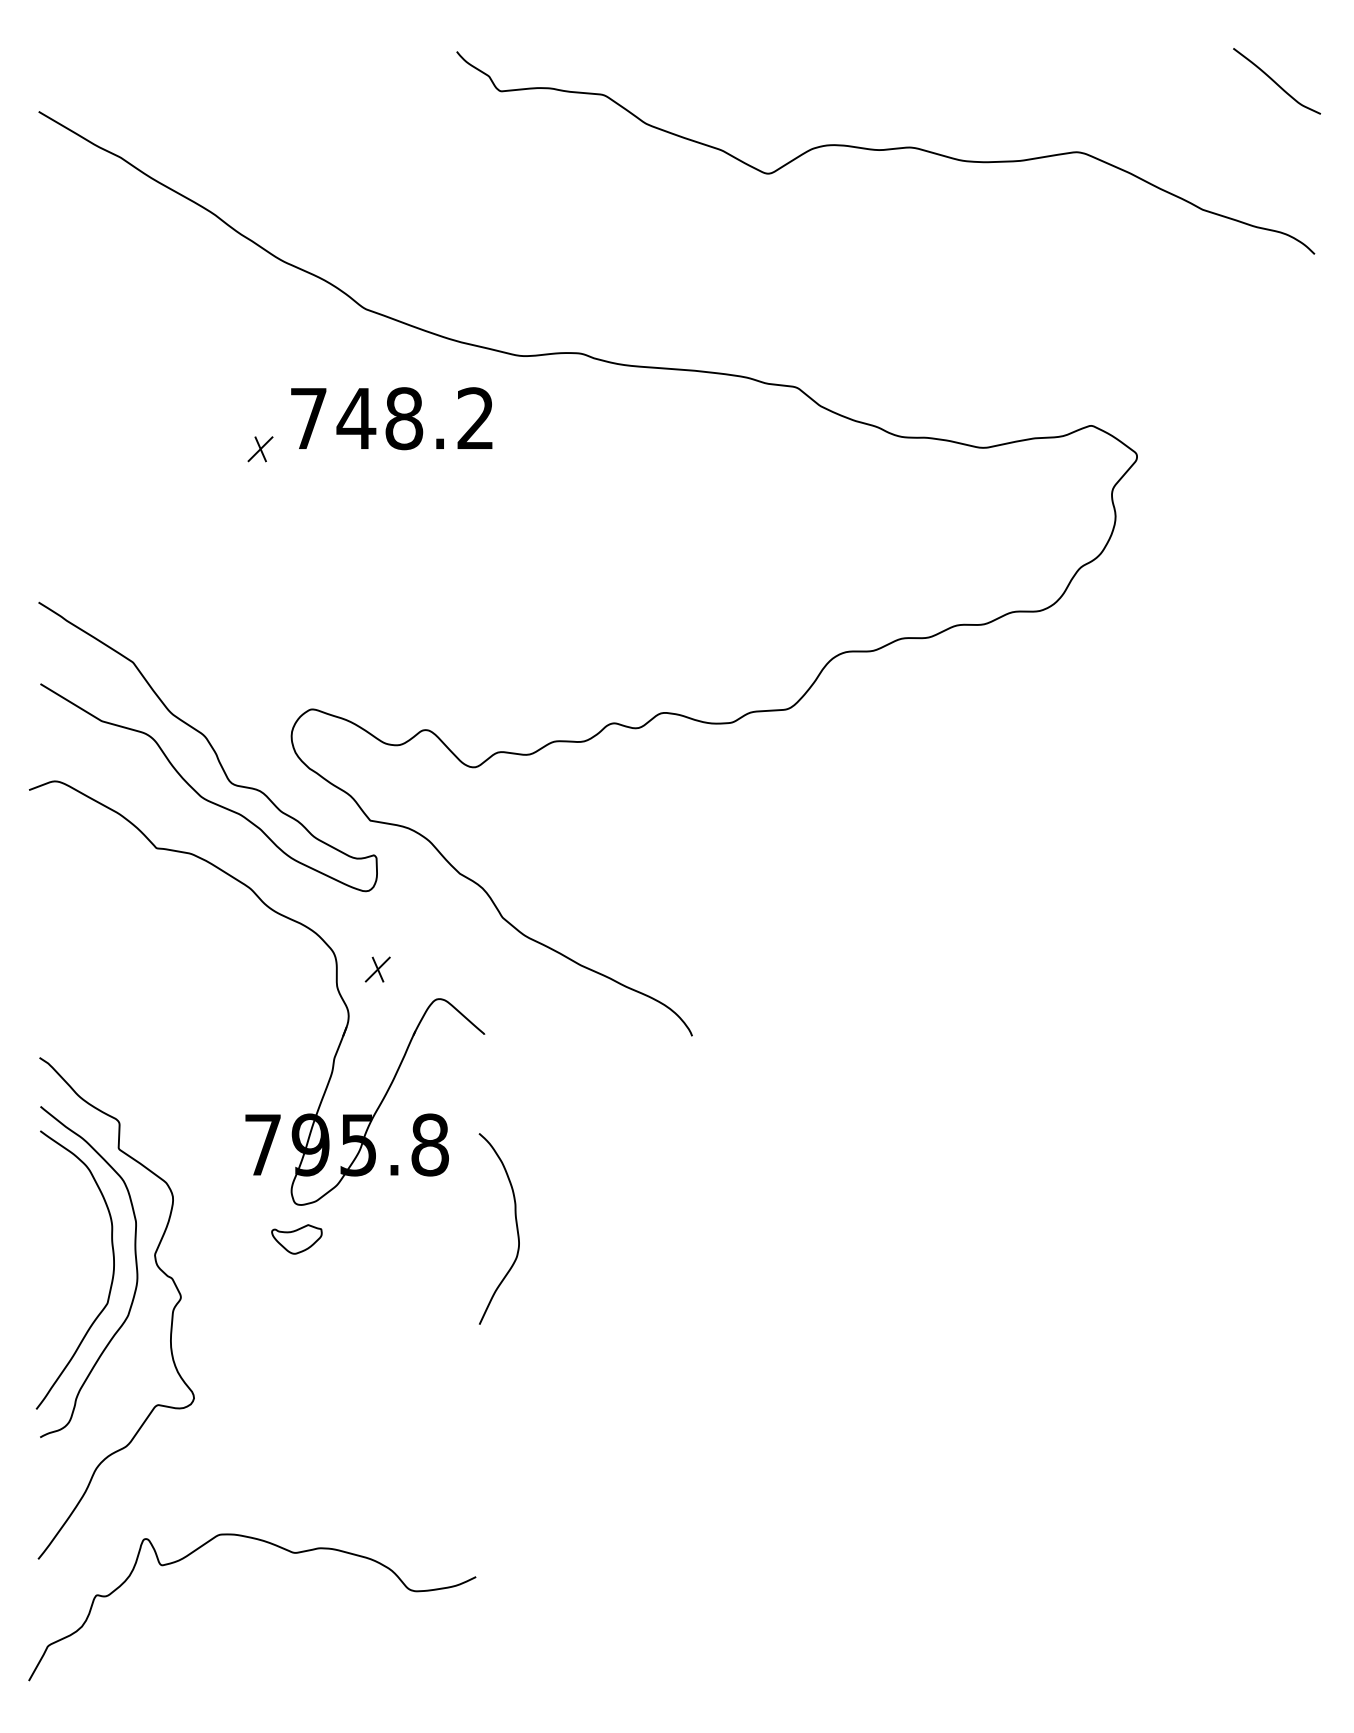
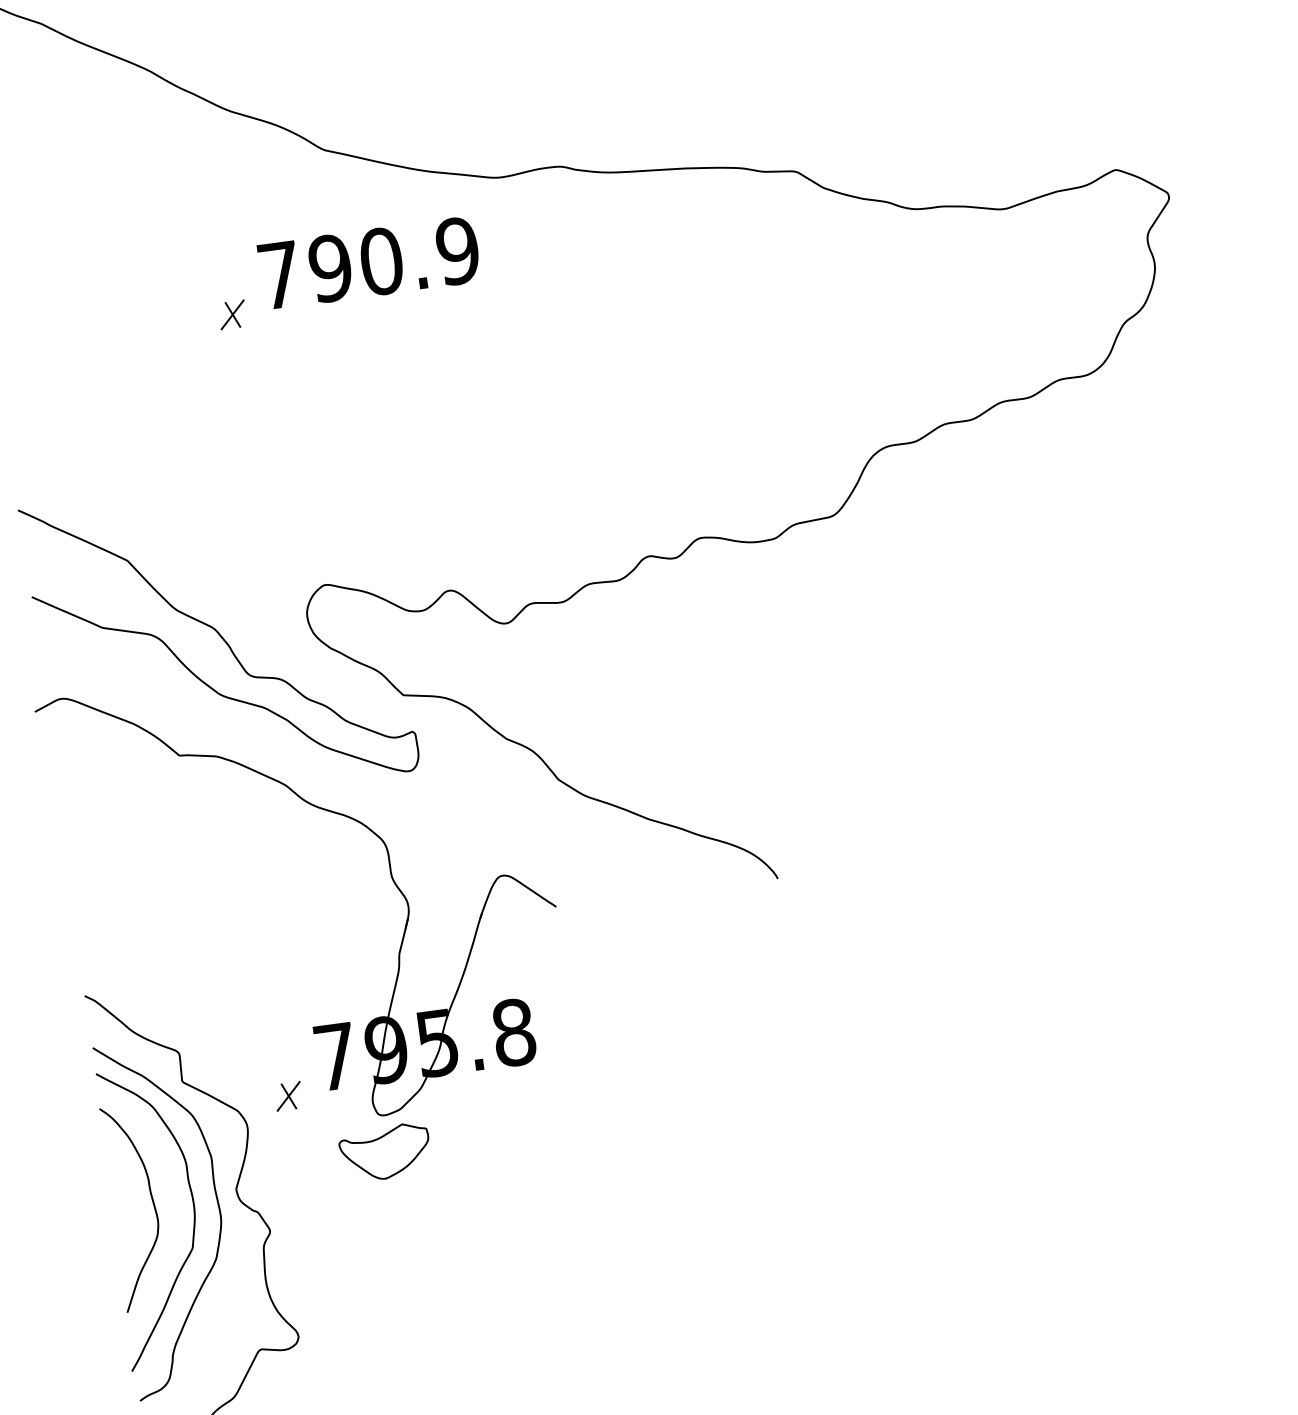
text: (415, 418) -> (393, 259), 748.2 -> 790.9
part: (377, 969) -> (288, 1096), moved
curve: (515, 1223) -> (151, 1199), moved
part: (296, 1239) -> (385, 1152), size x1.67

